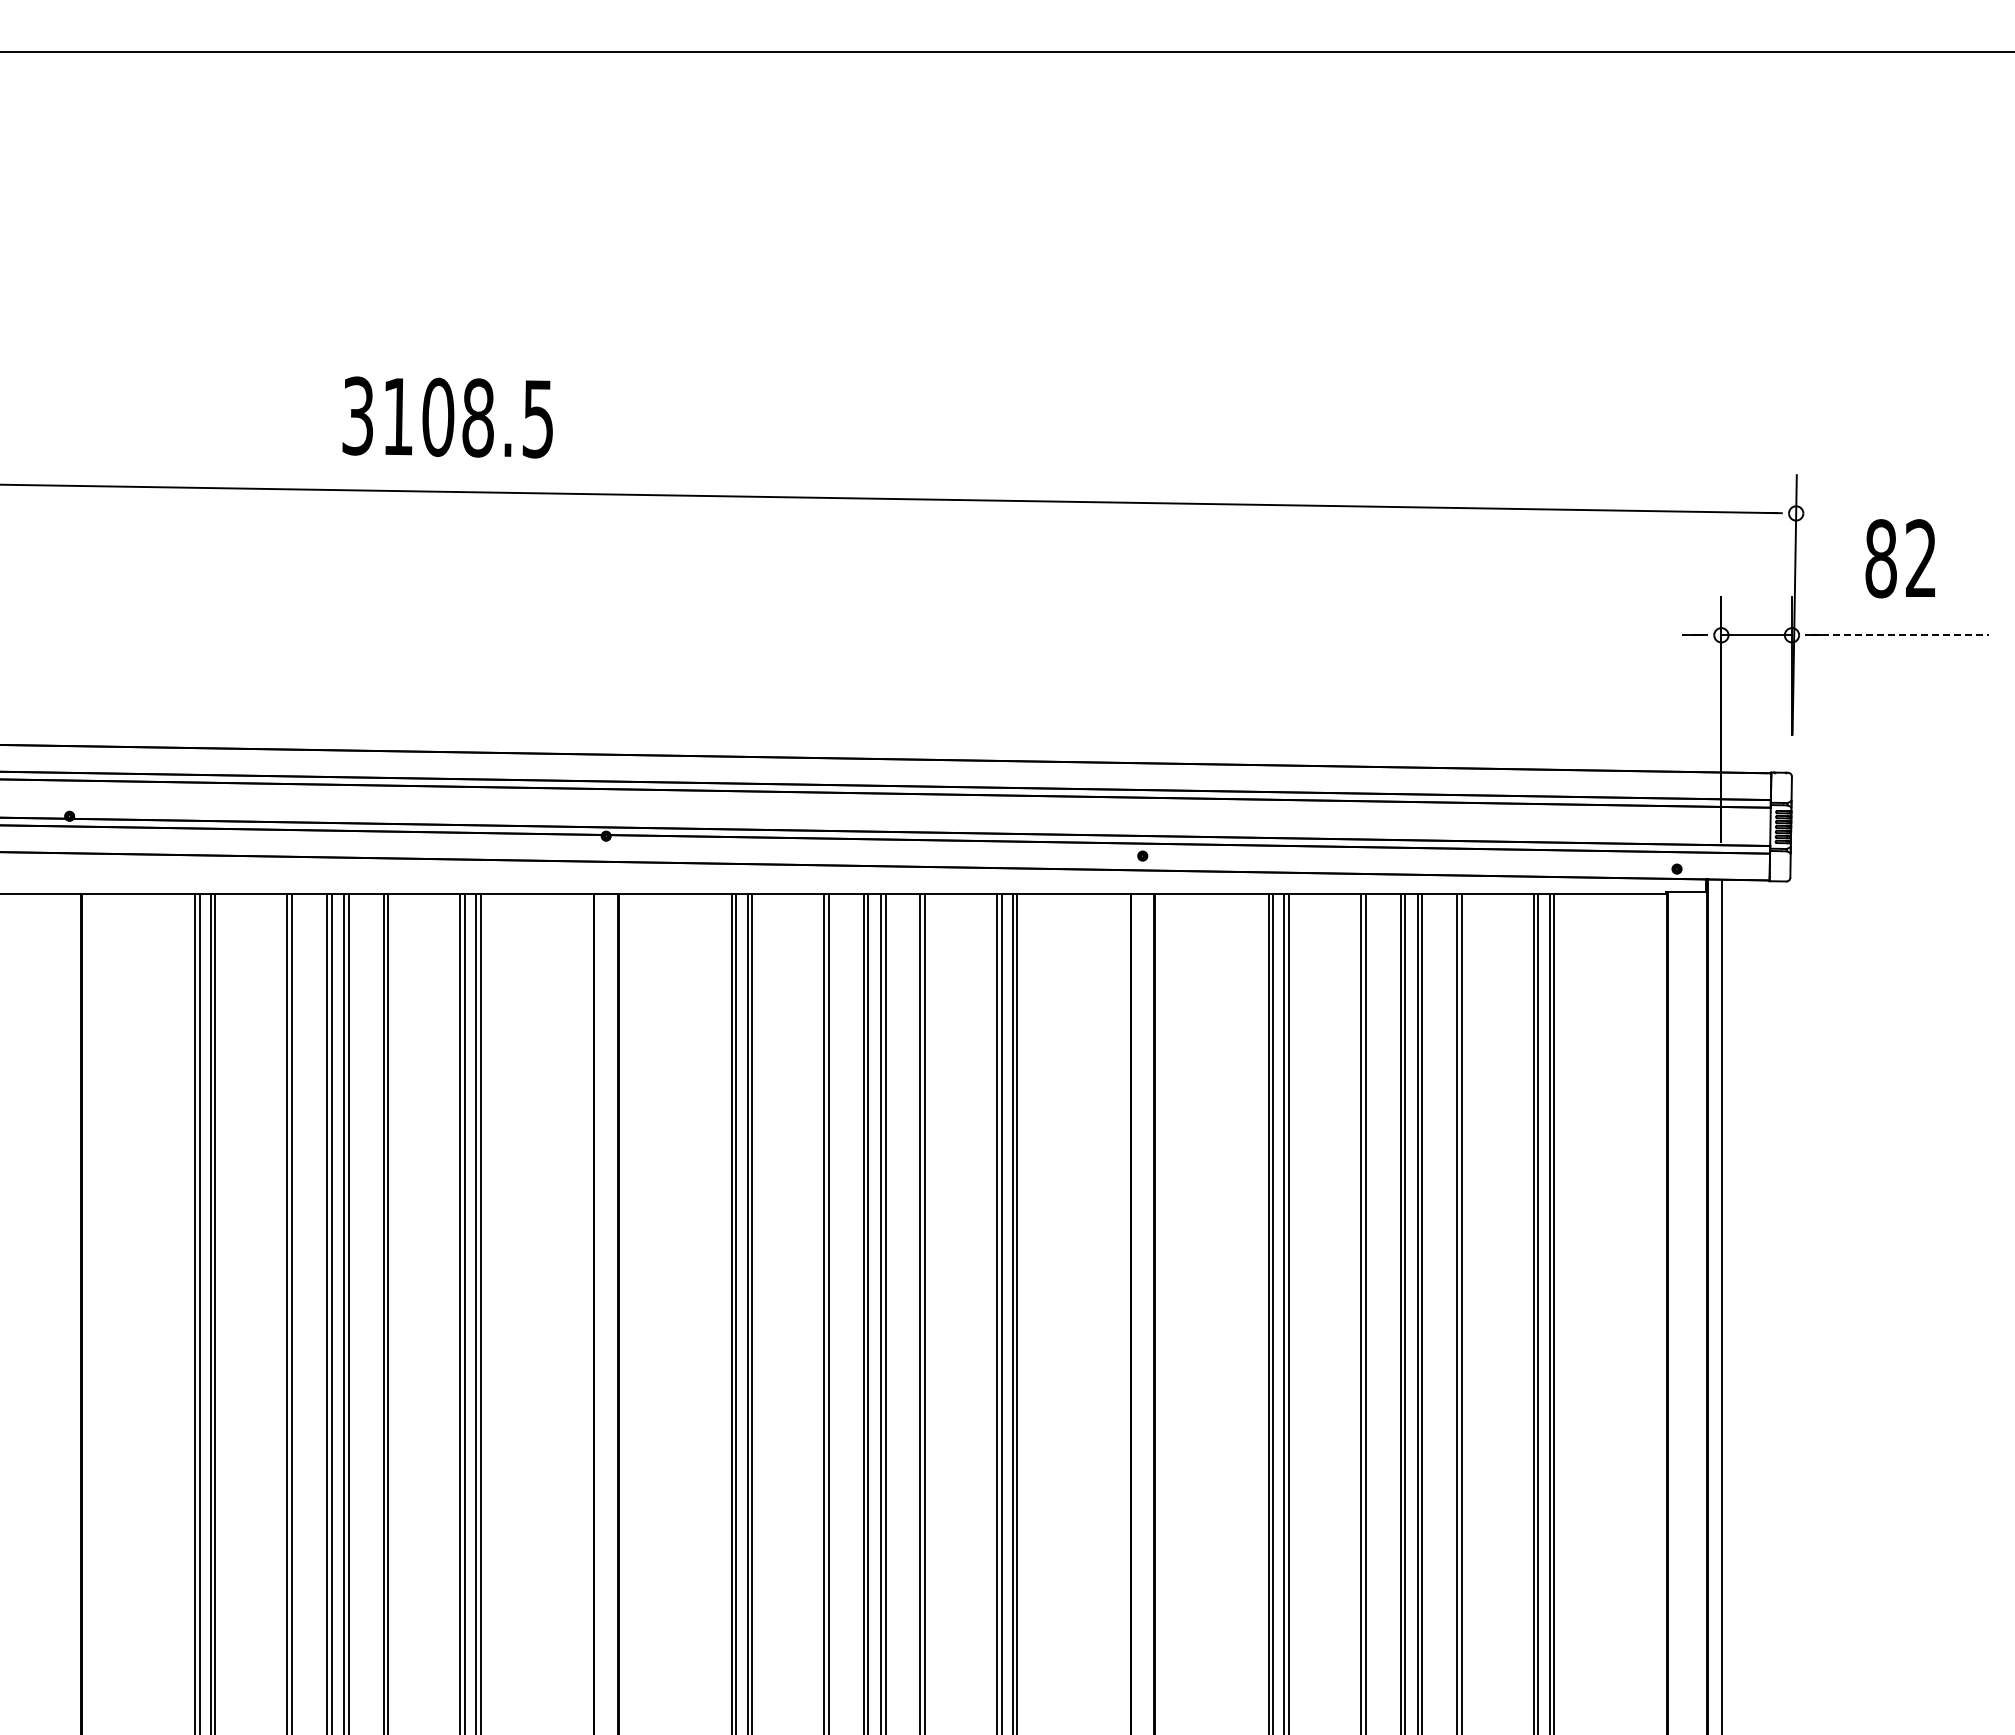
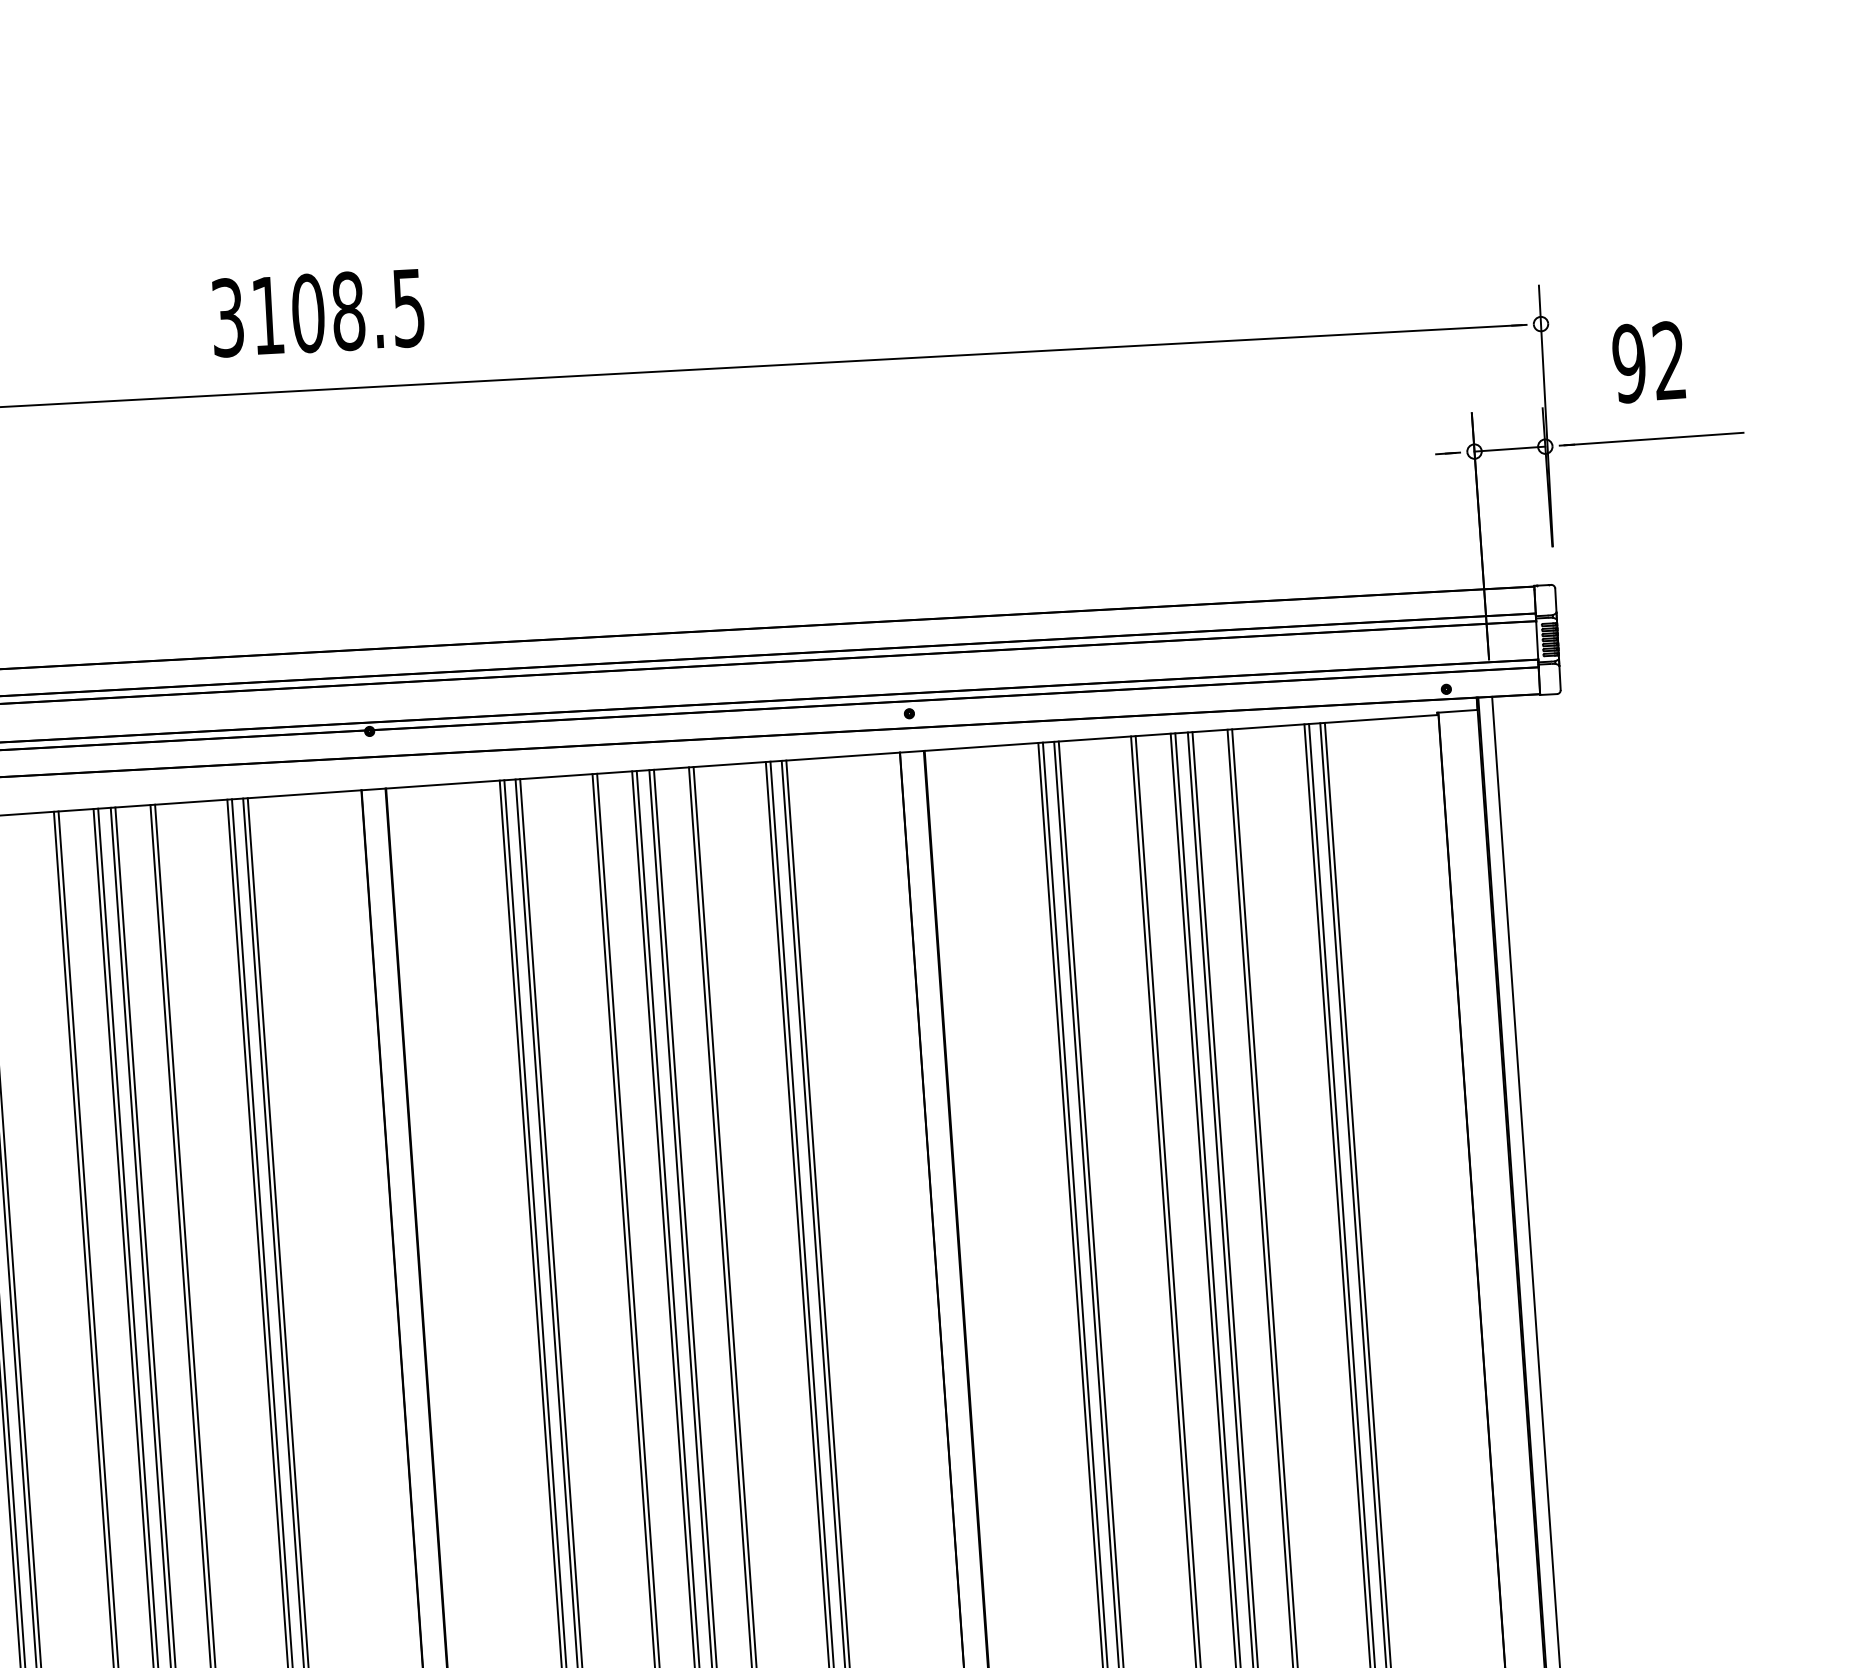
text: (447, 417) -> (317, 312), moved
text: (1880, 558) -> (1628, 363), 82 -> 92
line: (1900, 635) -> (1654, 439), dashed -> solid

